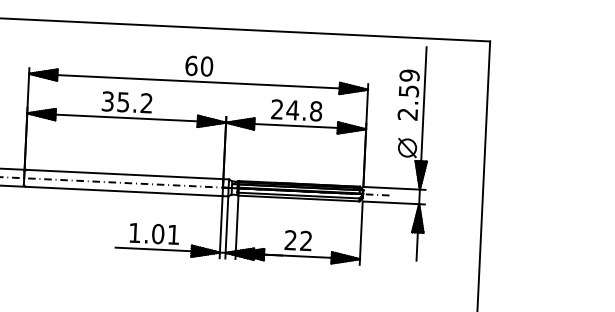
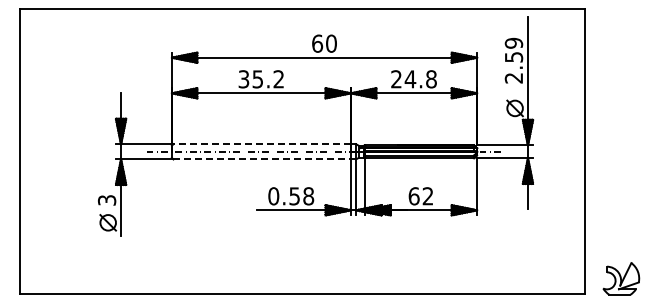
line: (125, 174) -> (262, 144), solid -> dashed
line: (124, 191) -> (262, 159), solid -> dashed
text: (154, 234) -> (291, 196), 1.01 -> 0.58
text: (290, 240) -> (413, 196), 22 -> 62

